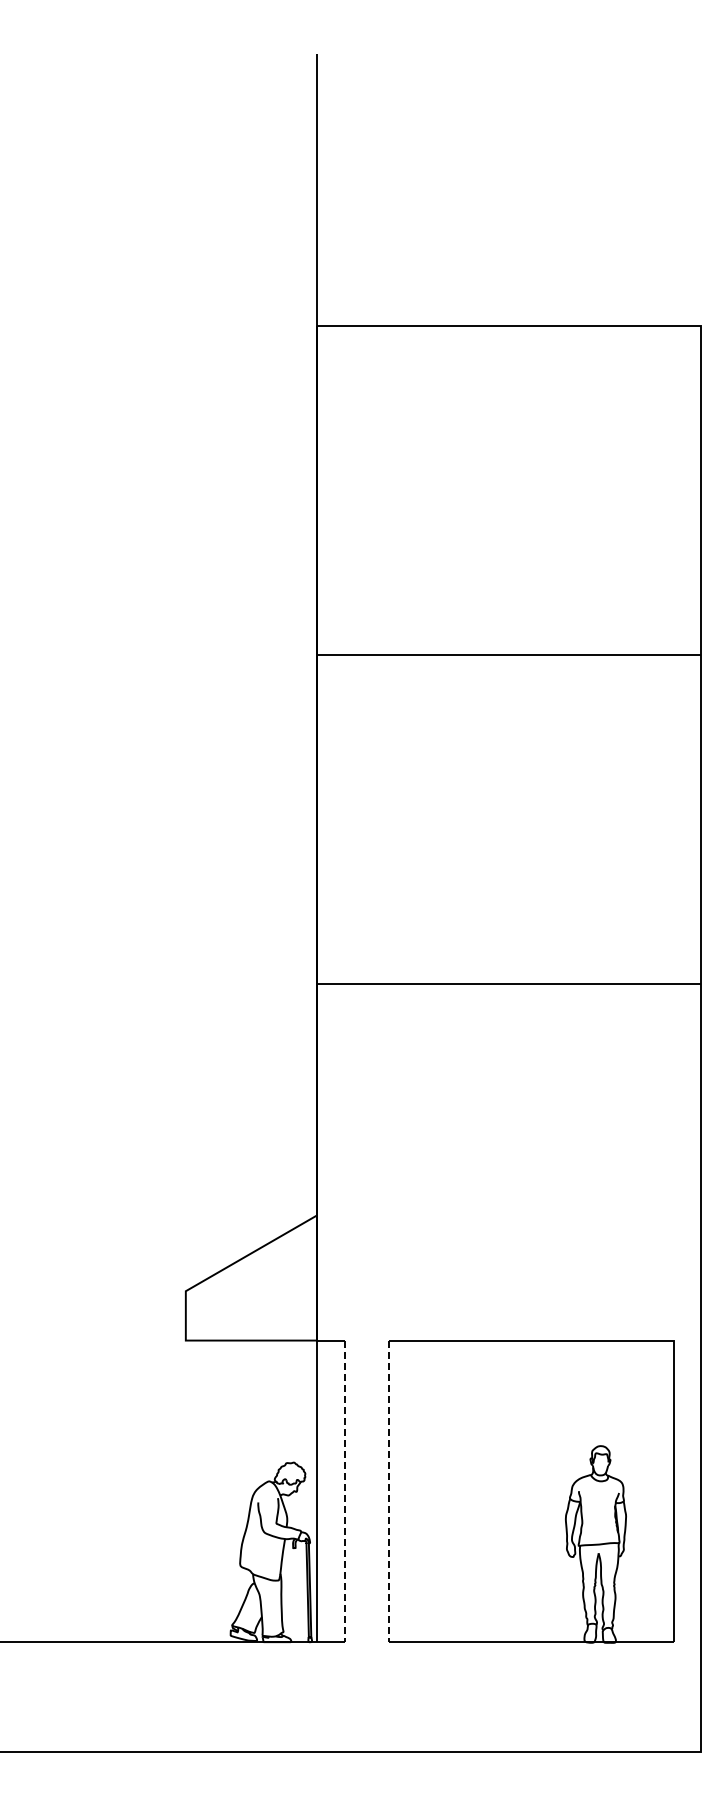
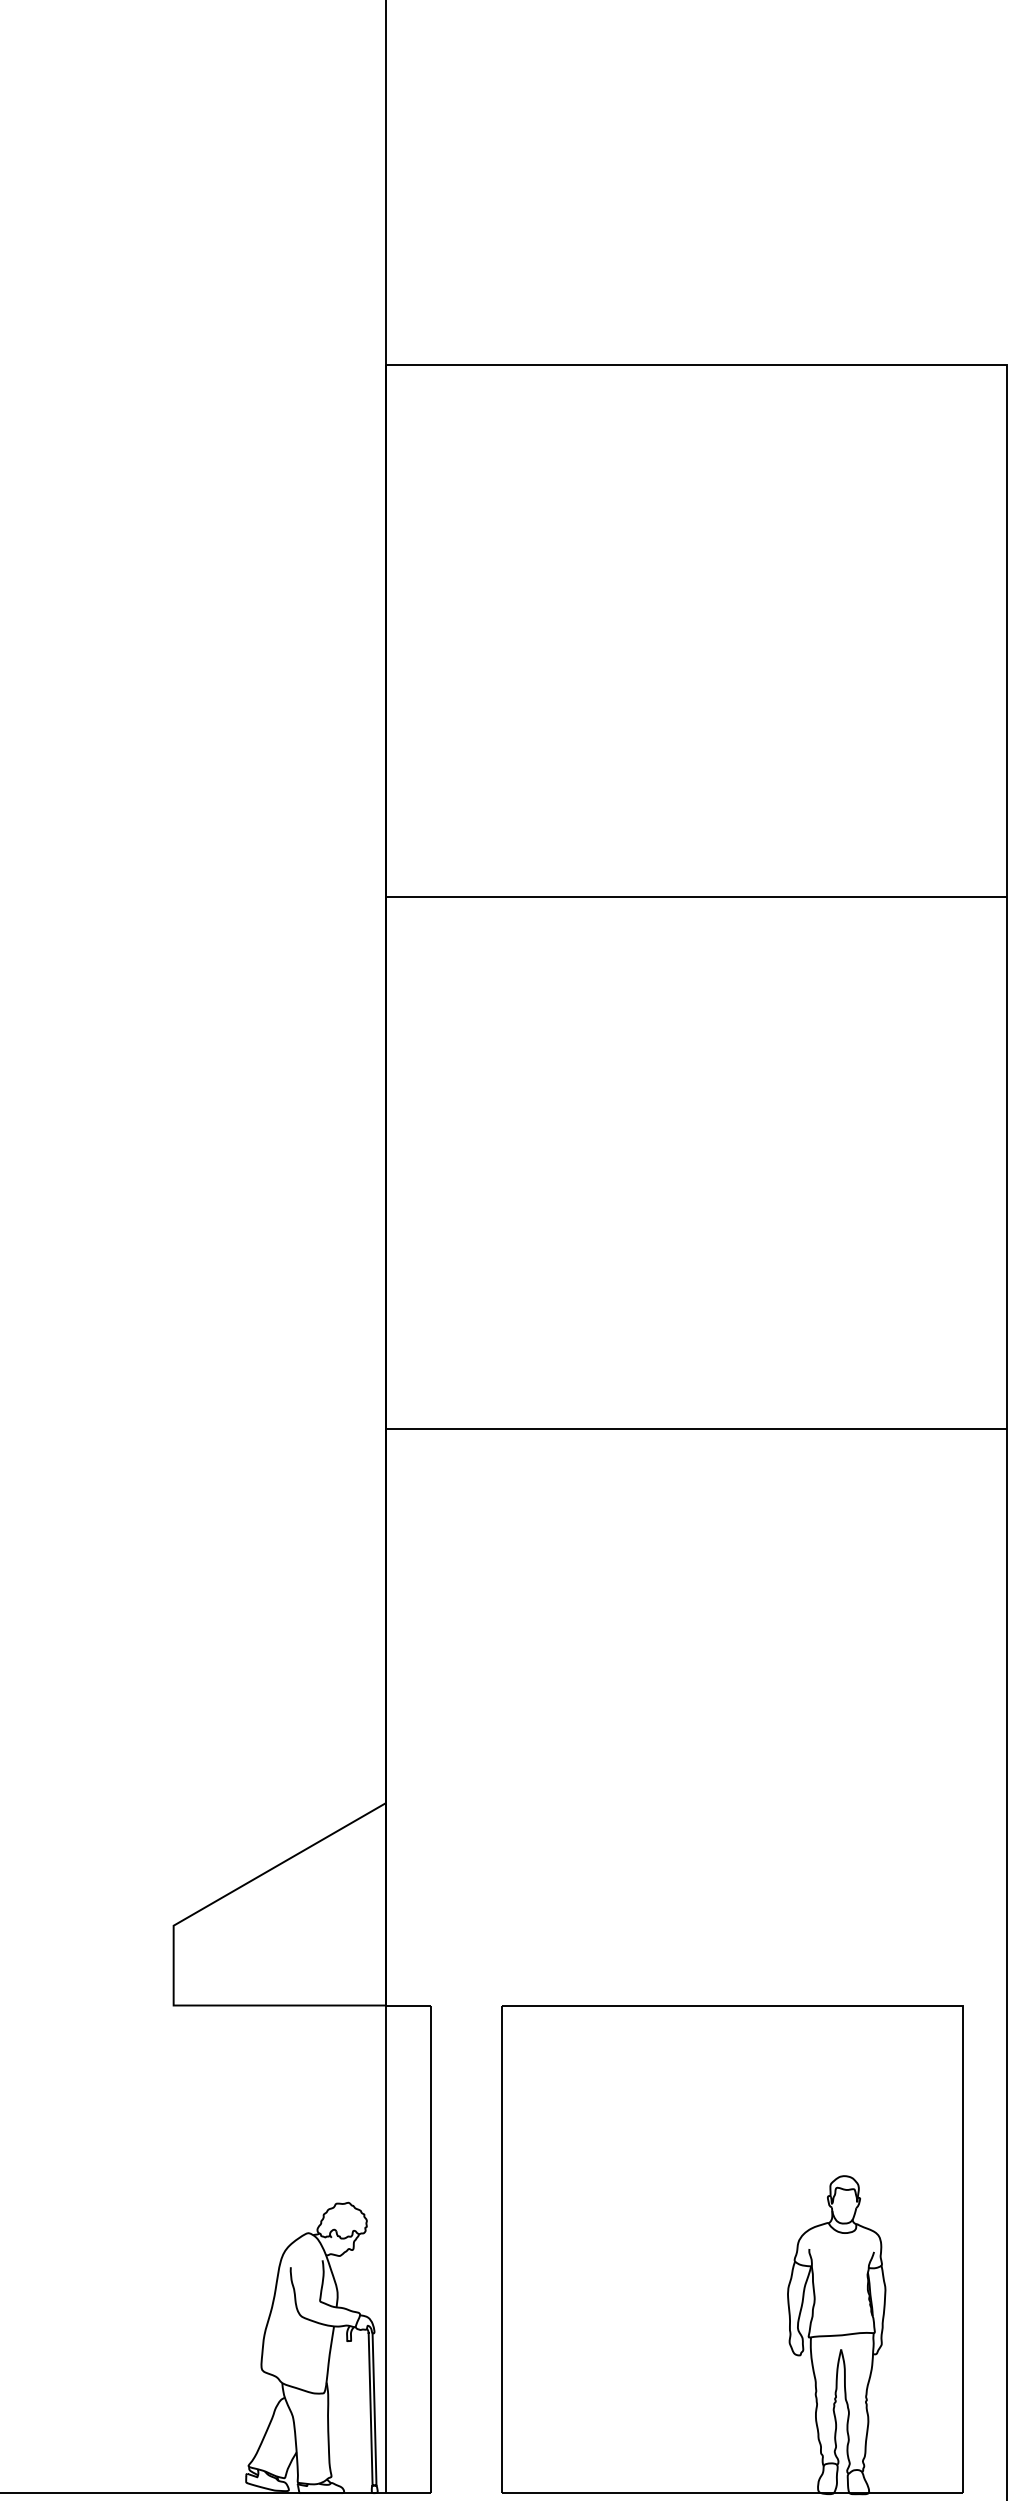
line: (344, 1491) -> (430, 2249), dashed -> solid
line: (388, 1491) -> (501, 2249), dashed -> solid

